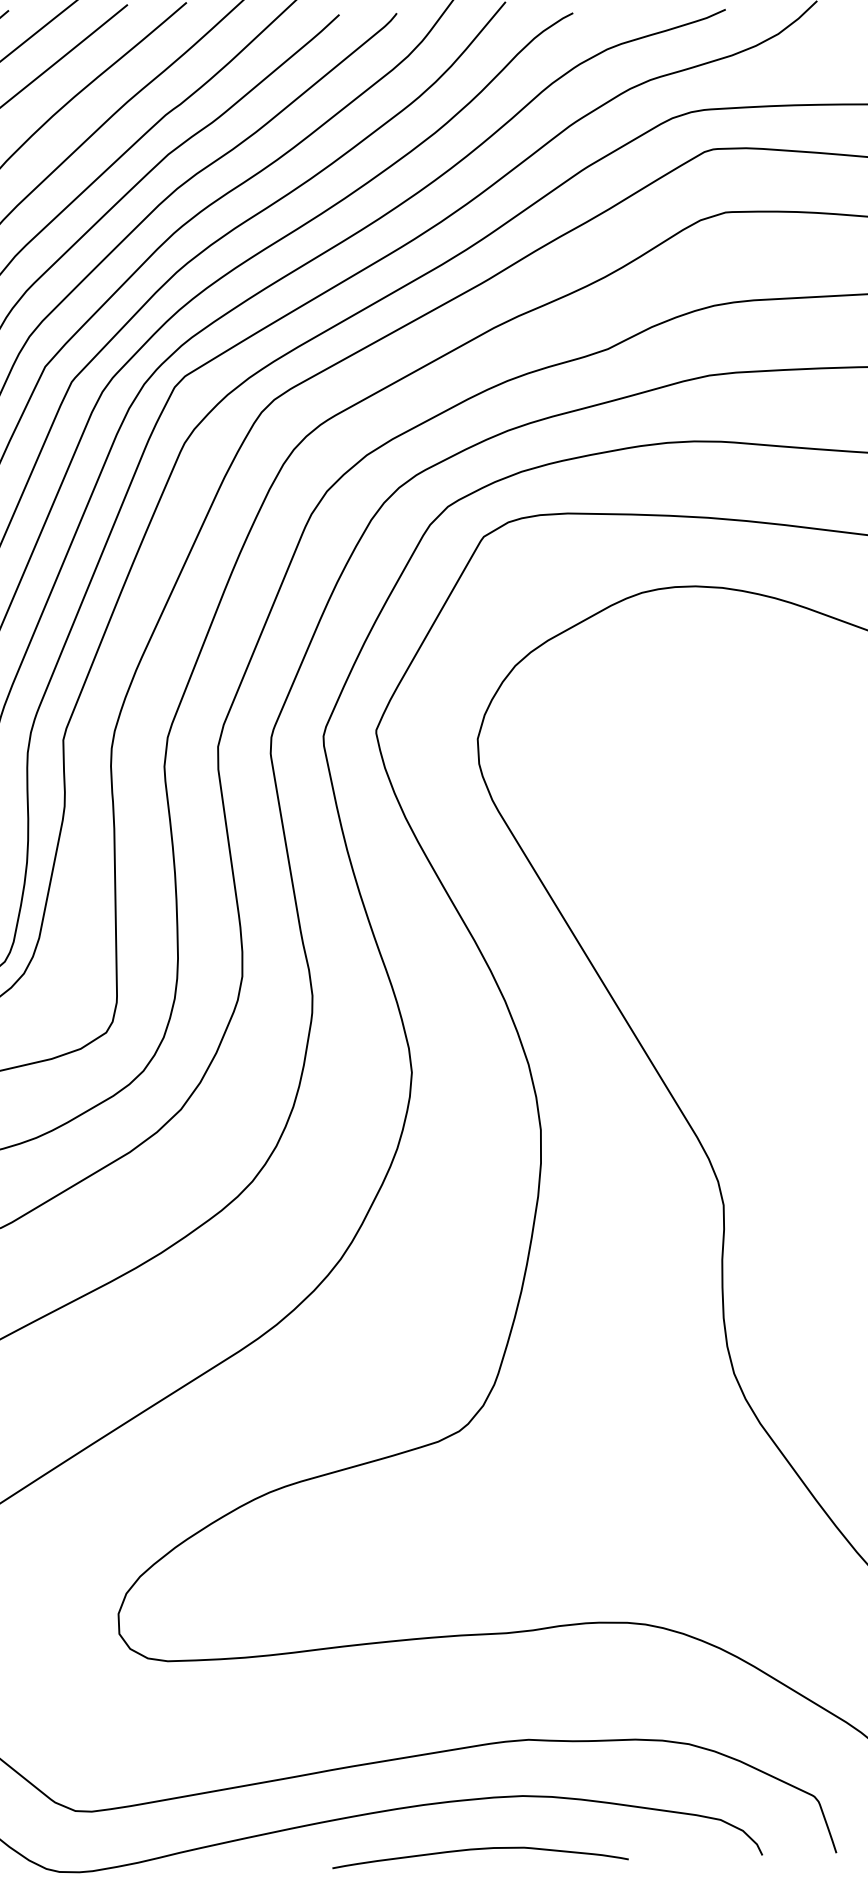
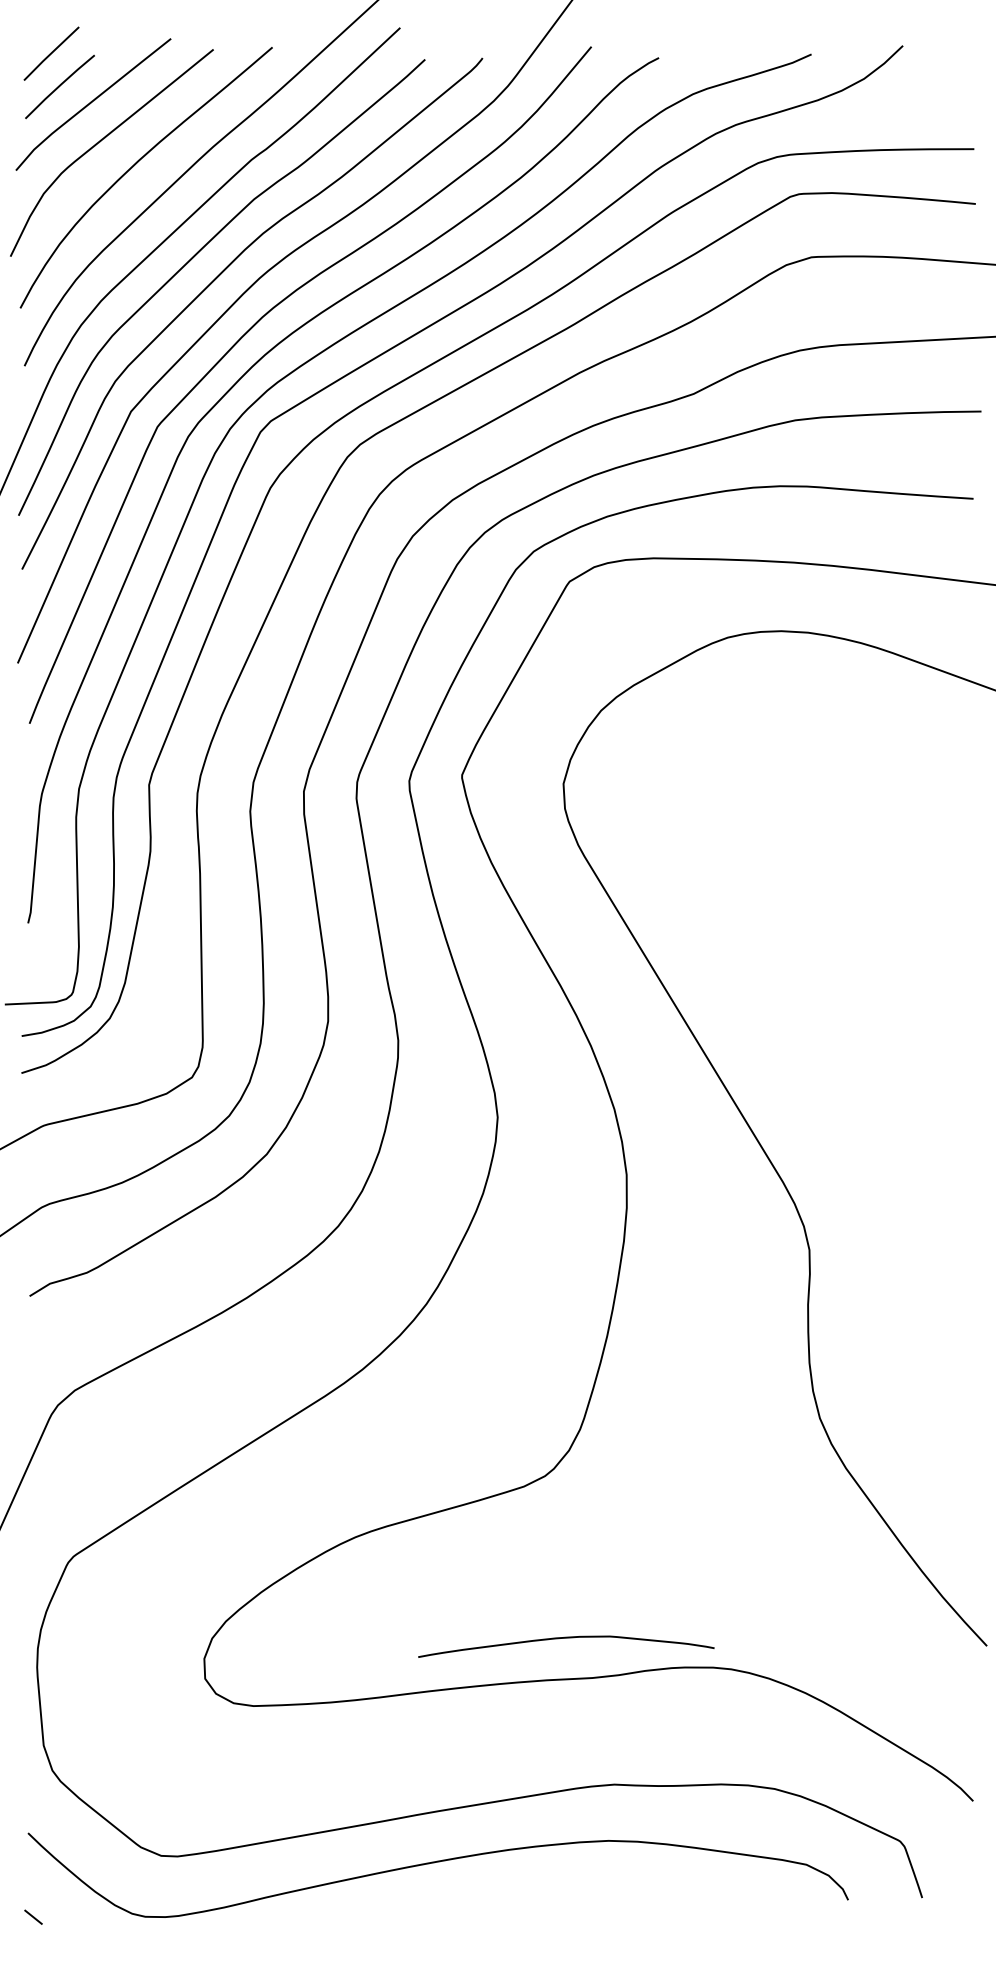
curve: (480, 1849) -> (566, 1638), moved

